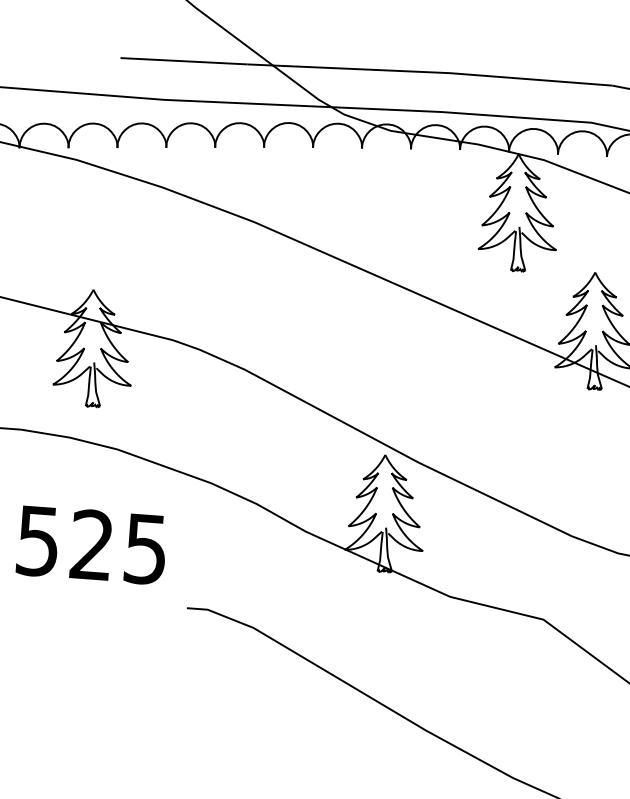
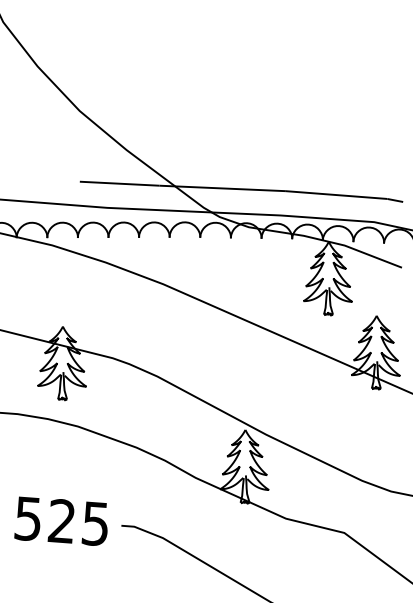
text: (89, 543) -> (60, 520), moved

